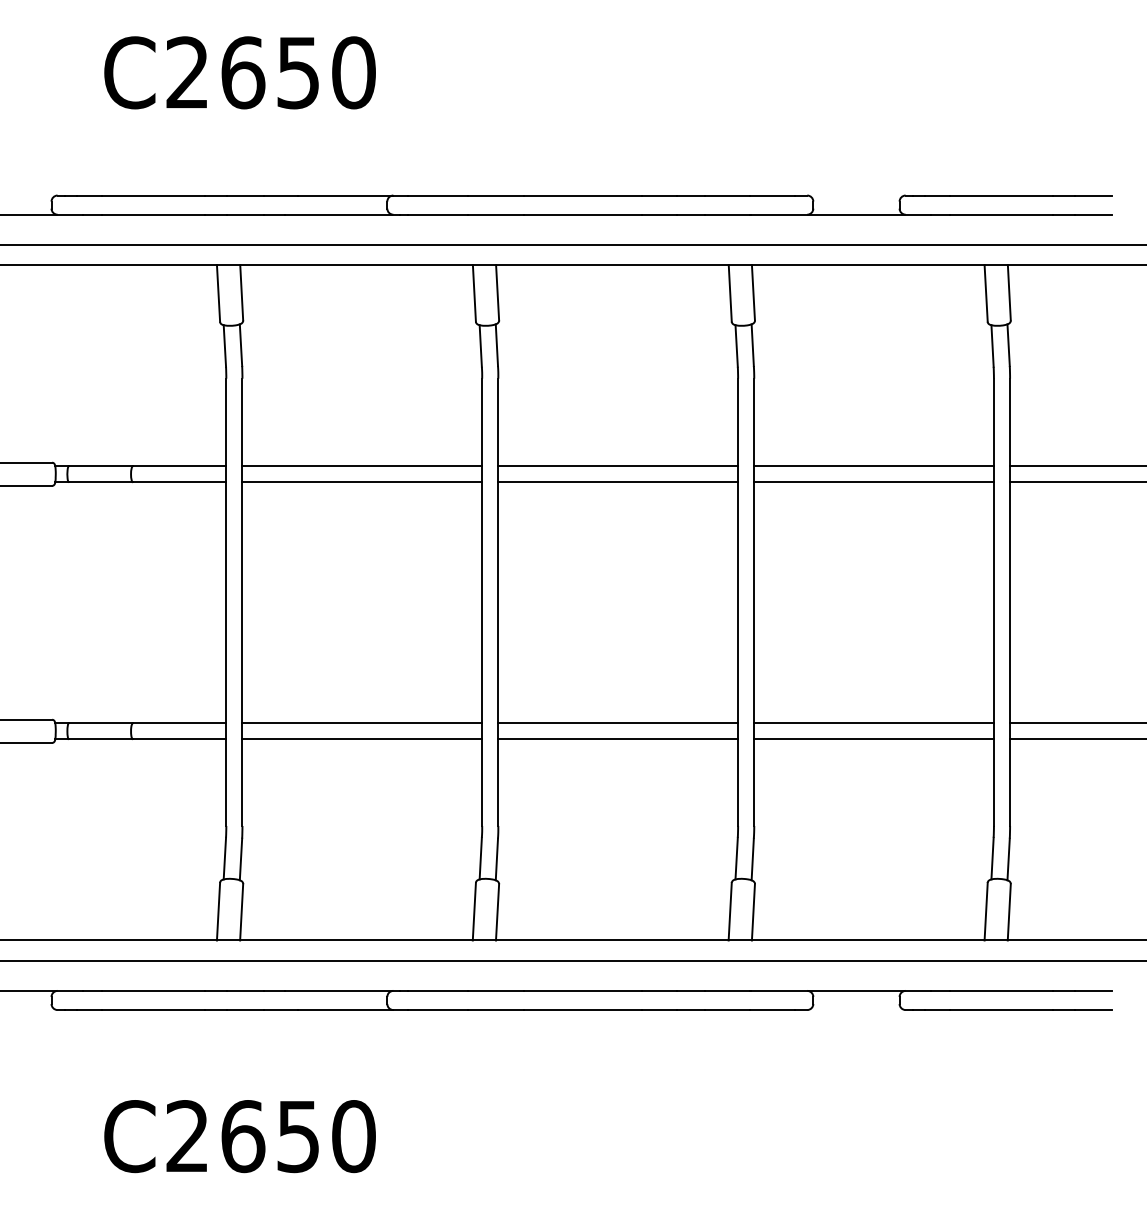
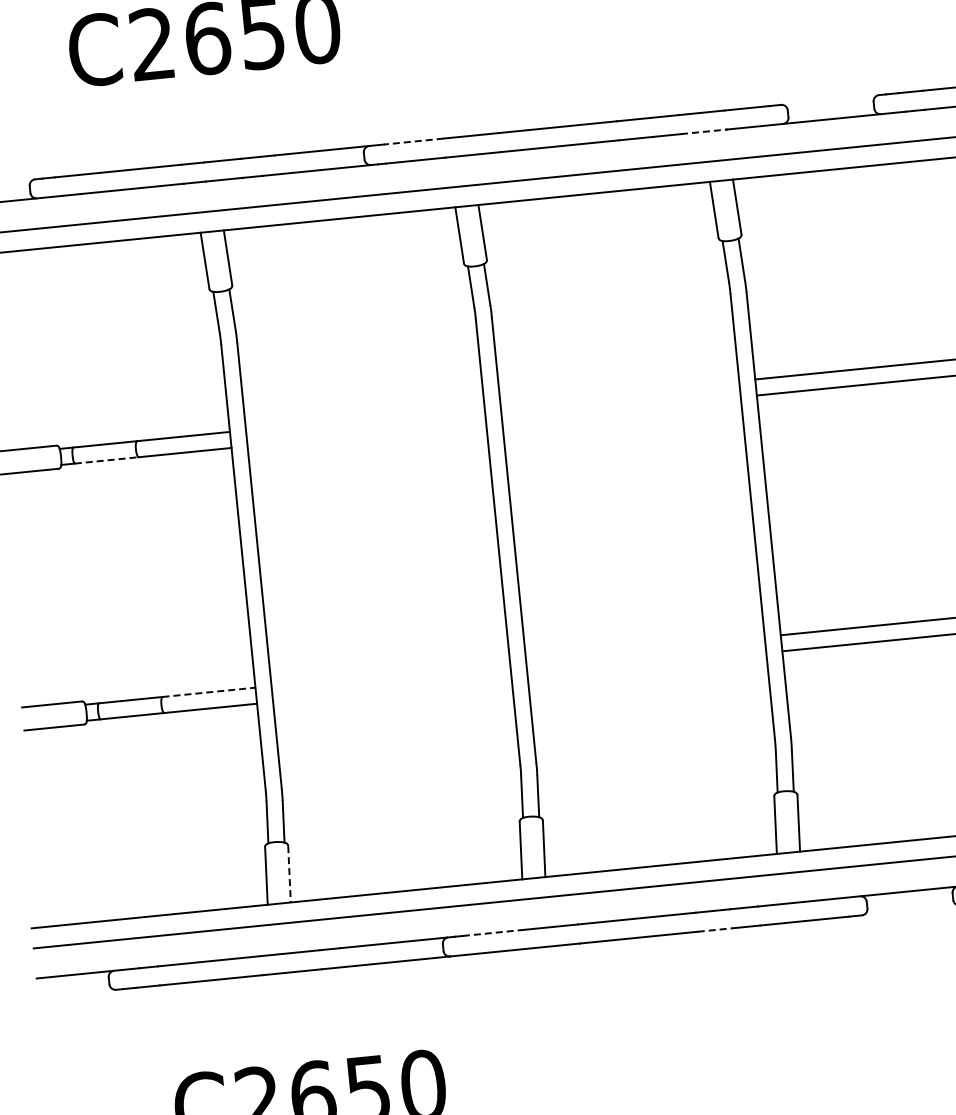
line: (438, 195) -> (414, 141), solid -> dashed
line: (727, 214) -> (703, 131), solid -> dashed
line: (362, 466) -> (365, 418), removed
line: (618, 466) -> (620, 393), removed
line: (101, 482) -> (107, 460), solid -> dashed
line: (362, 482) -> (367, 434), removed
line: (618, 482) -> (621, 409), removed
line: (179, 723) -> (208, 692), solid -> dashed
line: (362, 723) -> (391, 674), removed
line: (618, 723) -> (645, 648), removed
line: (362, 739) -> (392, 690), removed
line: (618, 739) -> (647, 664), removed
line: (241, 912) -> (289, 874), solid -> dashed
line: (438, 990) -> (493, 932), solid -> dashed
line: (659, 1010) -> (715, 930), solid -> dashed

